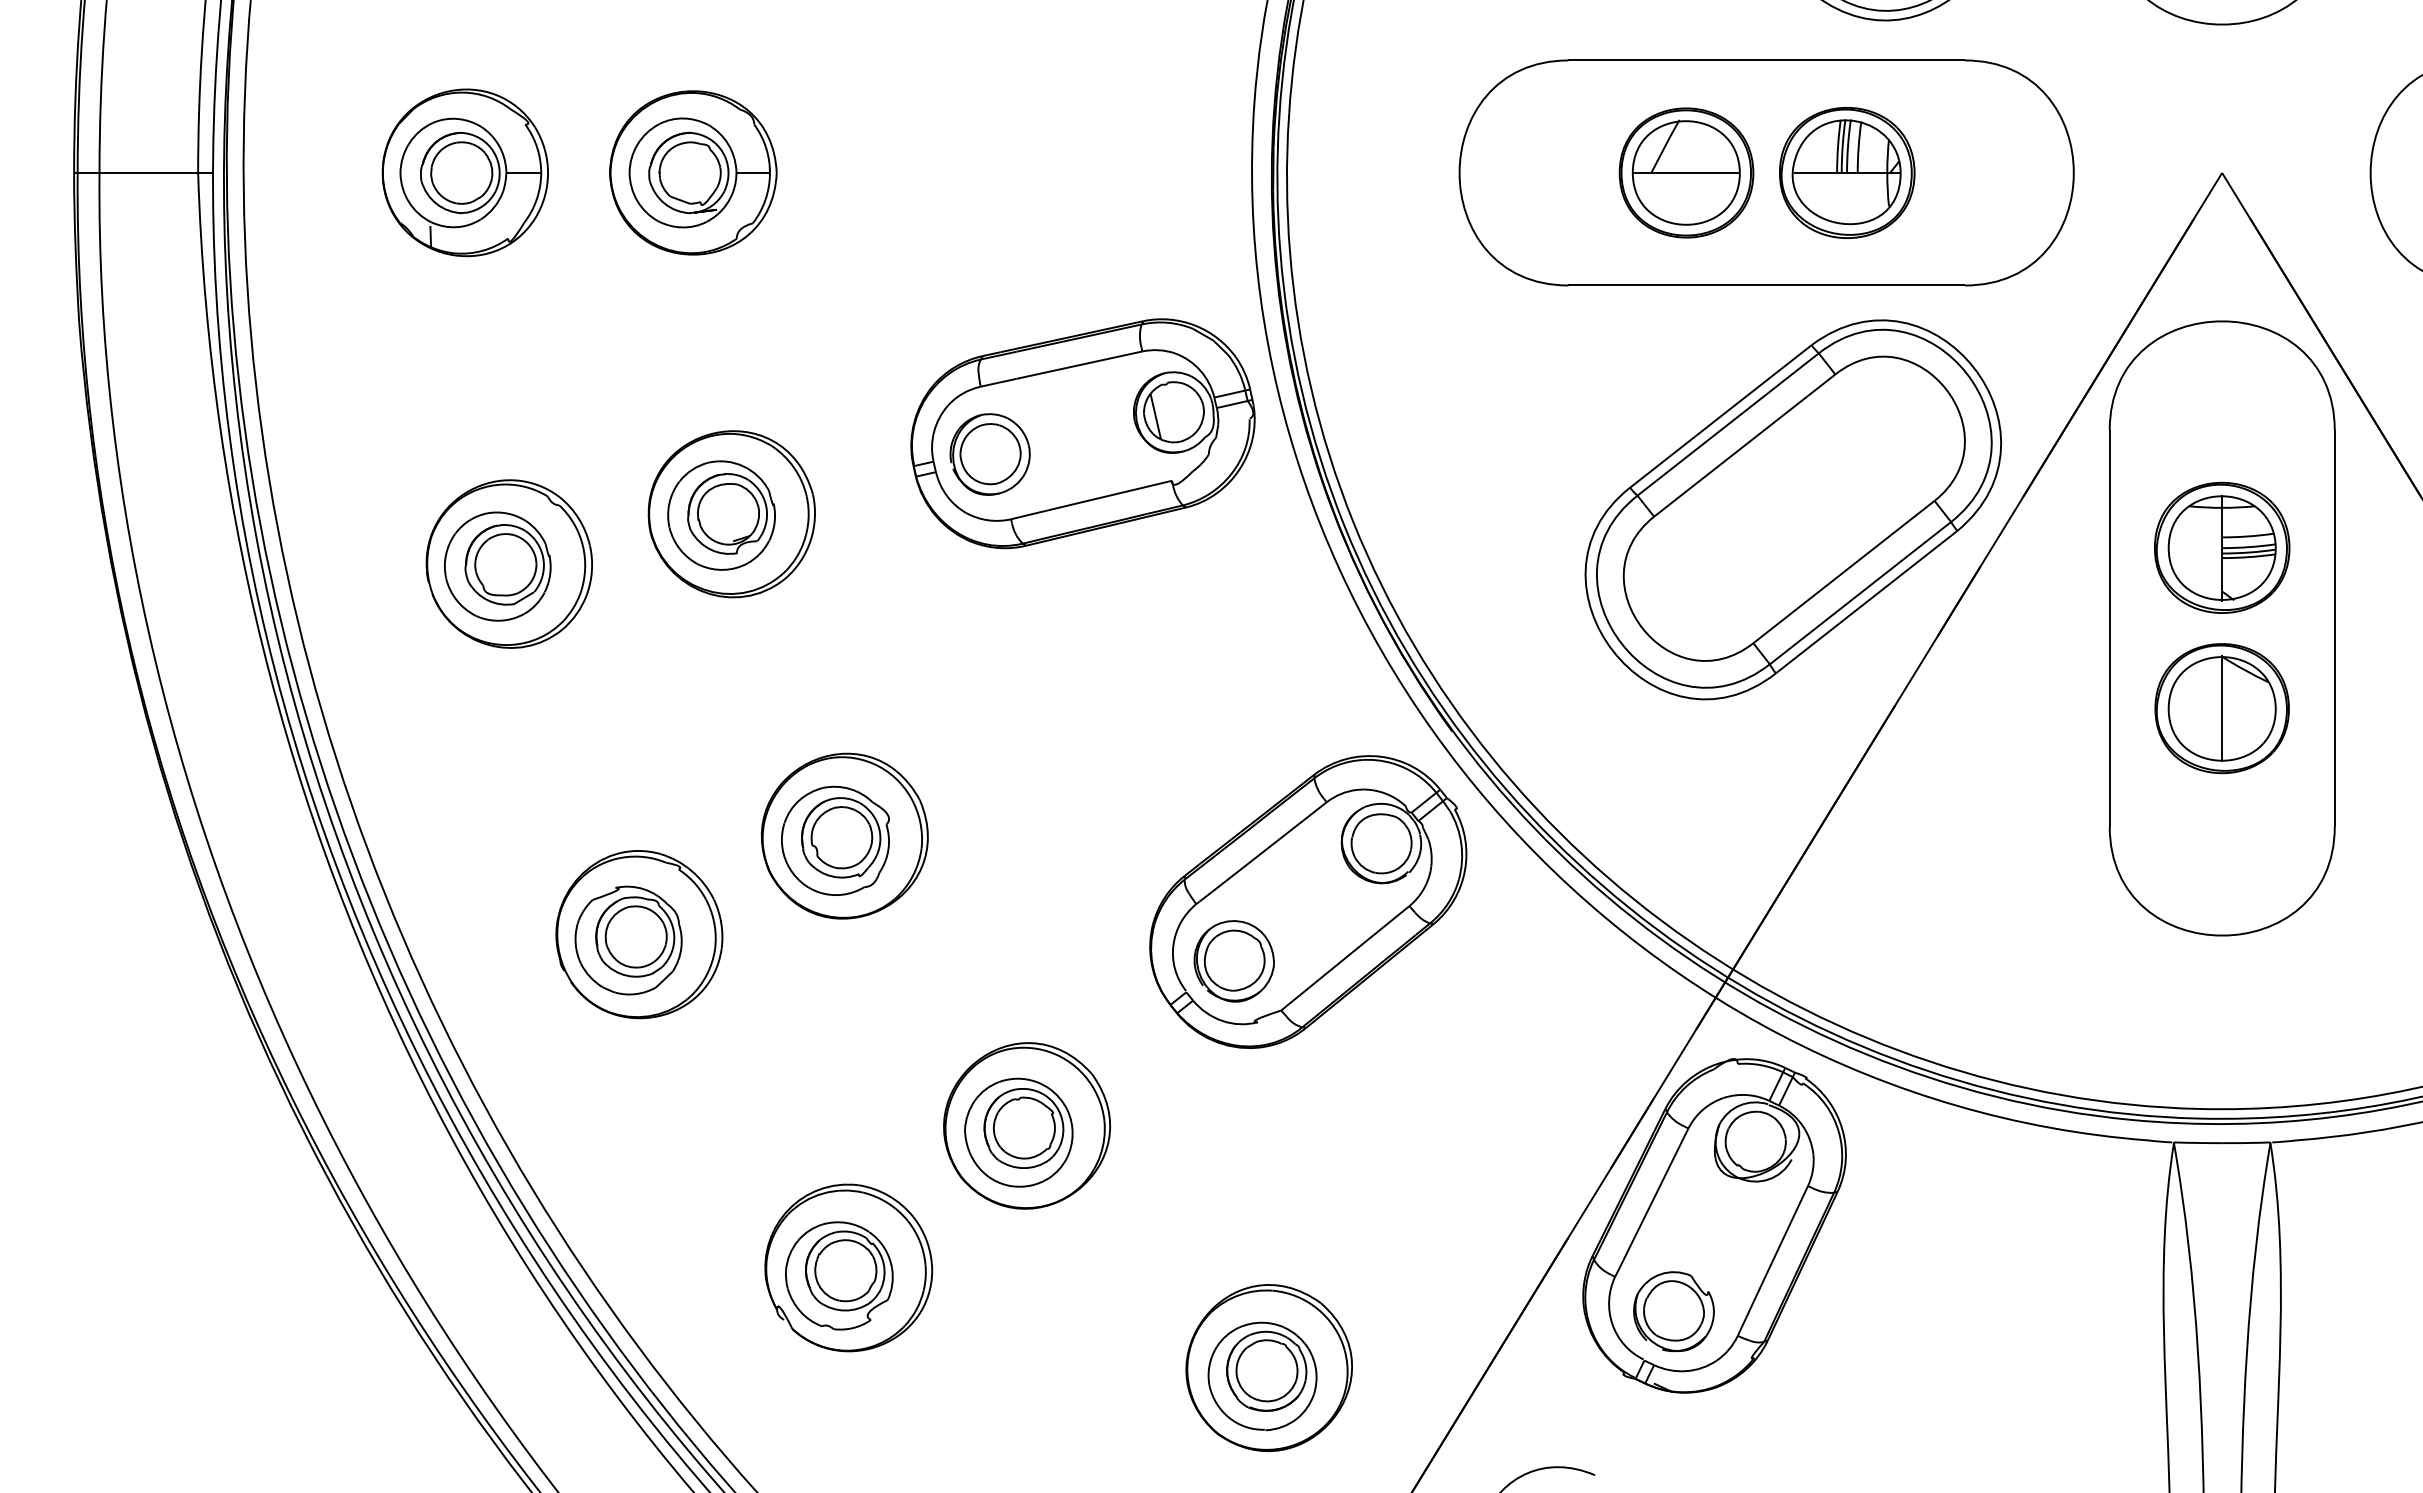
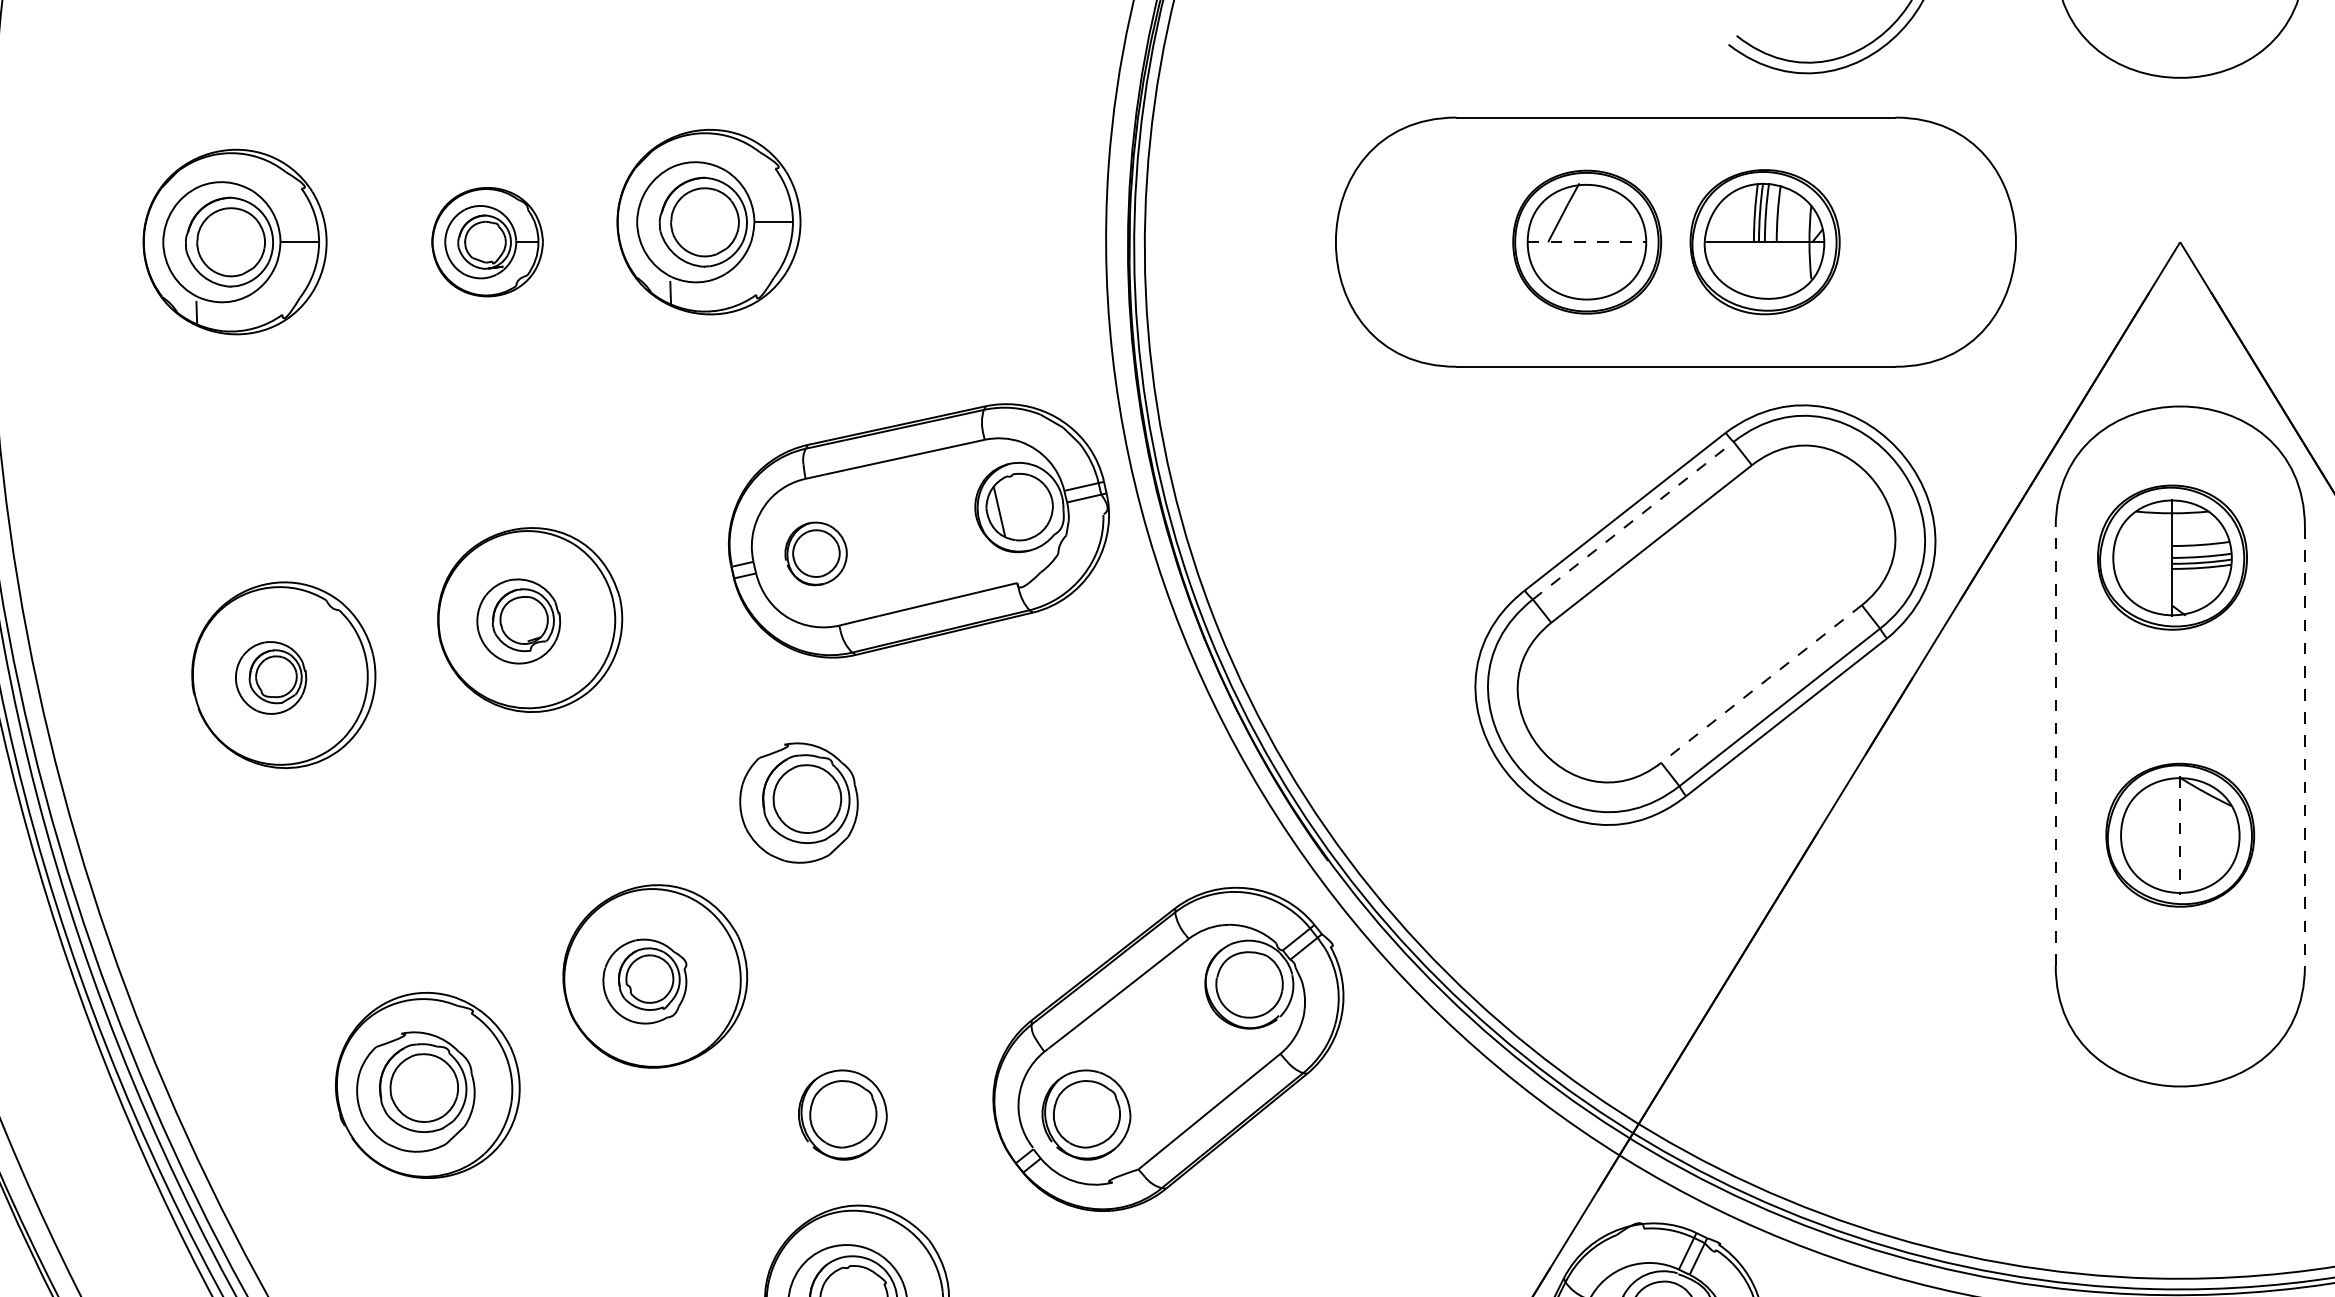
part: (892, 154) -> (708, 221), added
part: (693, 172) -> (487, 241), size x0.6
line: (1686, 172) -> (1587, 241), solid -> dashed
line: (1728, 424) -> (1633, 520), solid -> dashed
part: (989, 454) -> (815, 553), size x0.7
part: (721, 515) -> (518, 621), size x0.7
part: (2222, 547) -> (2172, 557), moved
part: (497, 566) -> (270, 677), size x0.6
line: (1843, 572) -> (1760, 684), solid -> dashed
line: (2109, 627) -> (2055, 745), solid -> dashed
line: (2334, 628) -> (2304, 746), solid -> dashed
part: (974, 679) -> (798, 802), added
line: (2222, 708) -> (2180, 835), solid -> dashed
part: (835, 840) -> (644, 981), size x0.7
part: (1013, 961) -> (842, 1115), added

